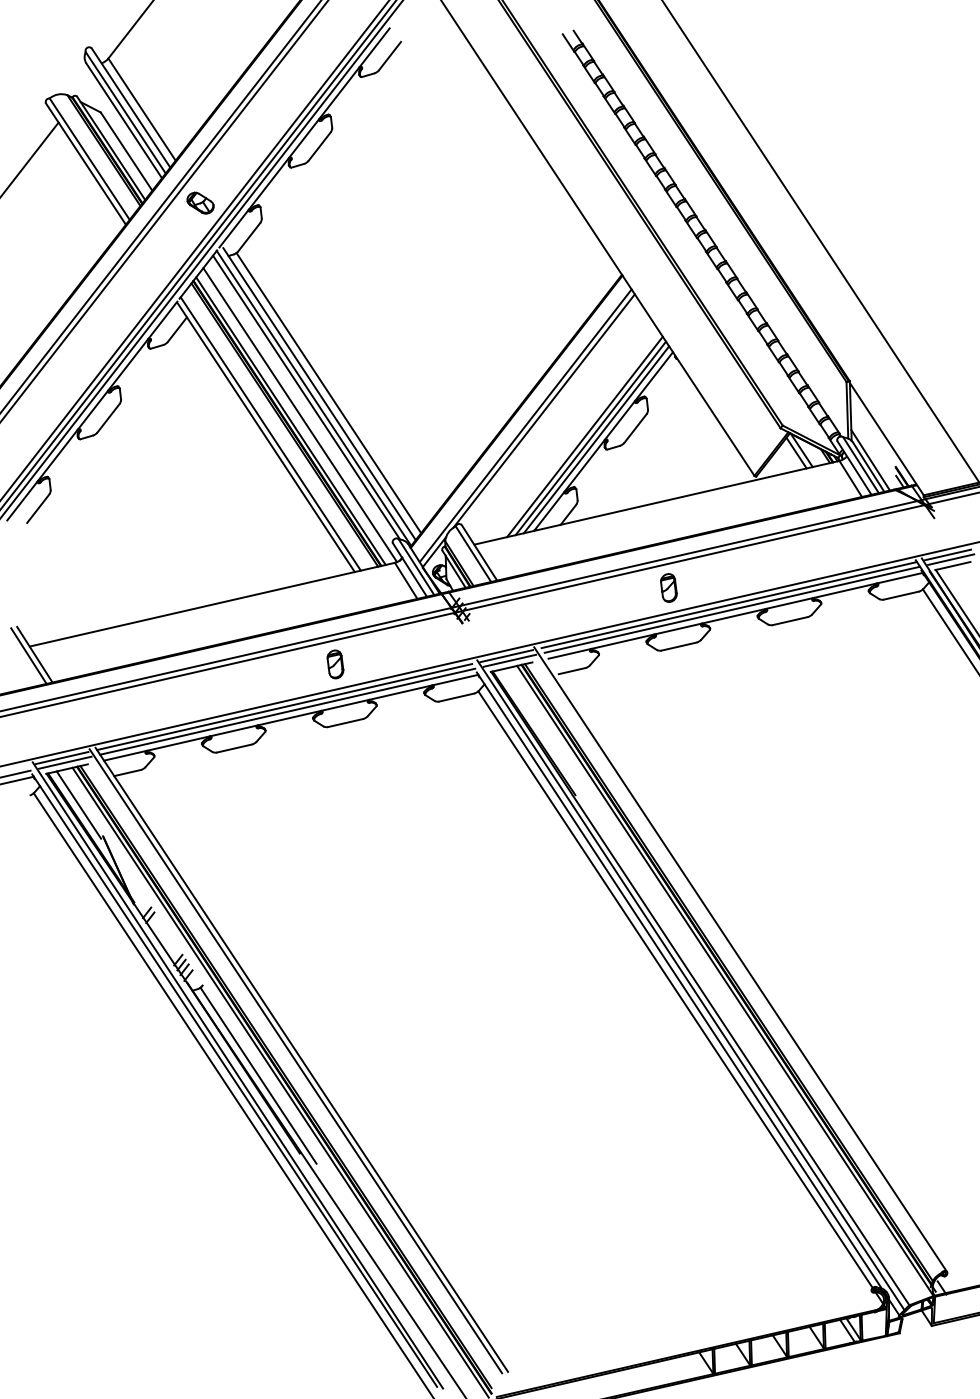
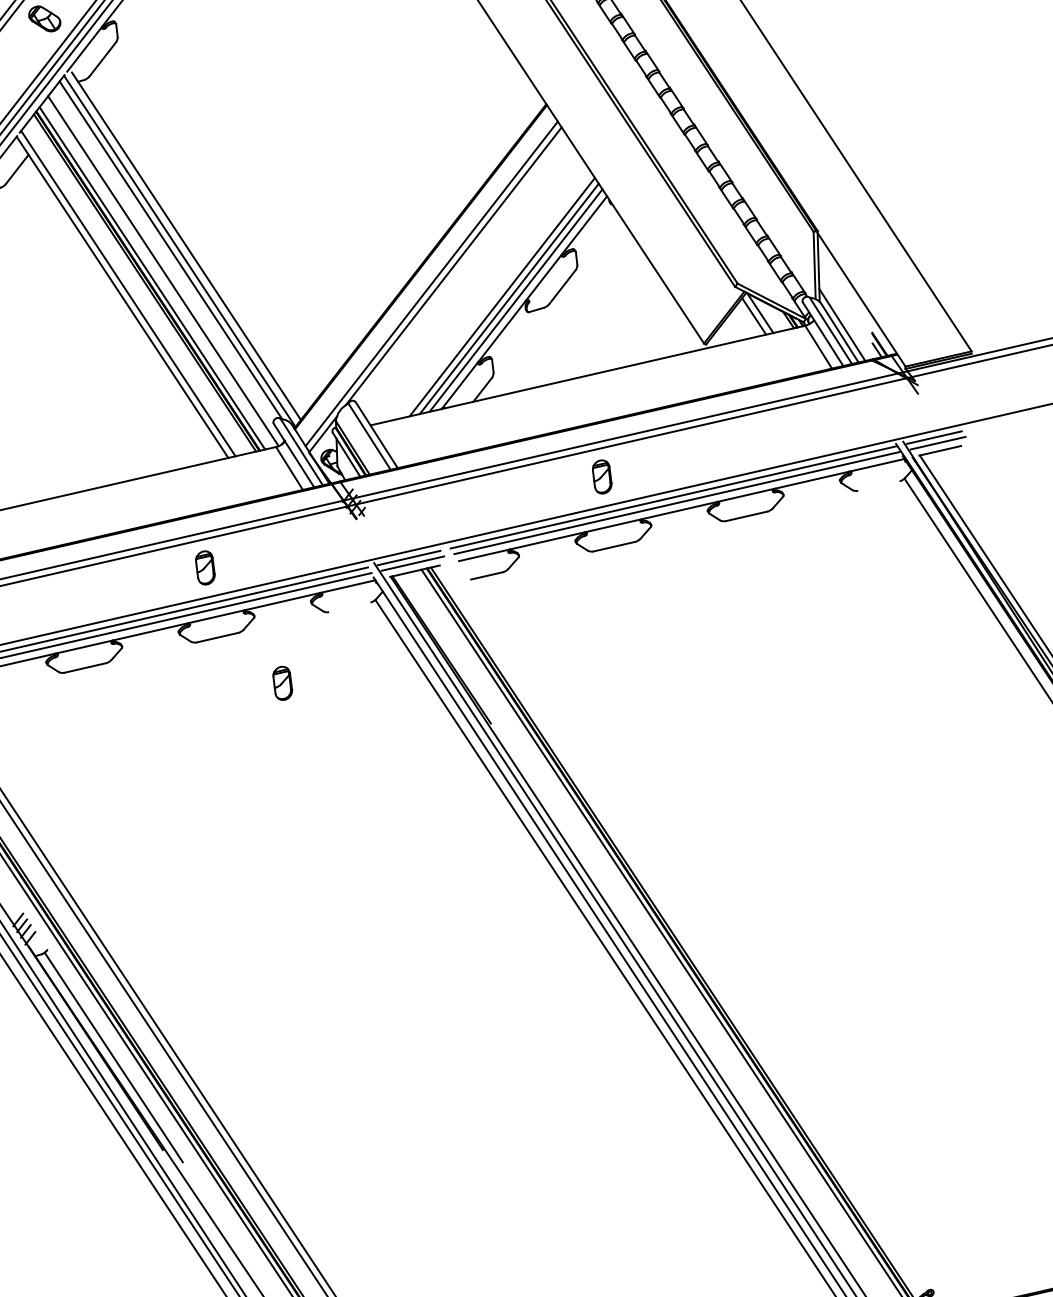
line: (328, 393) -> (197, 245), removed
line: (901, 595) -> (879, 485), removed
line: (456, 697) -> (349, 607), removed
part: (400, 761) -> (282, 683), added
line: (740, 959) -> (687, 919), removed

